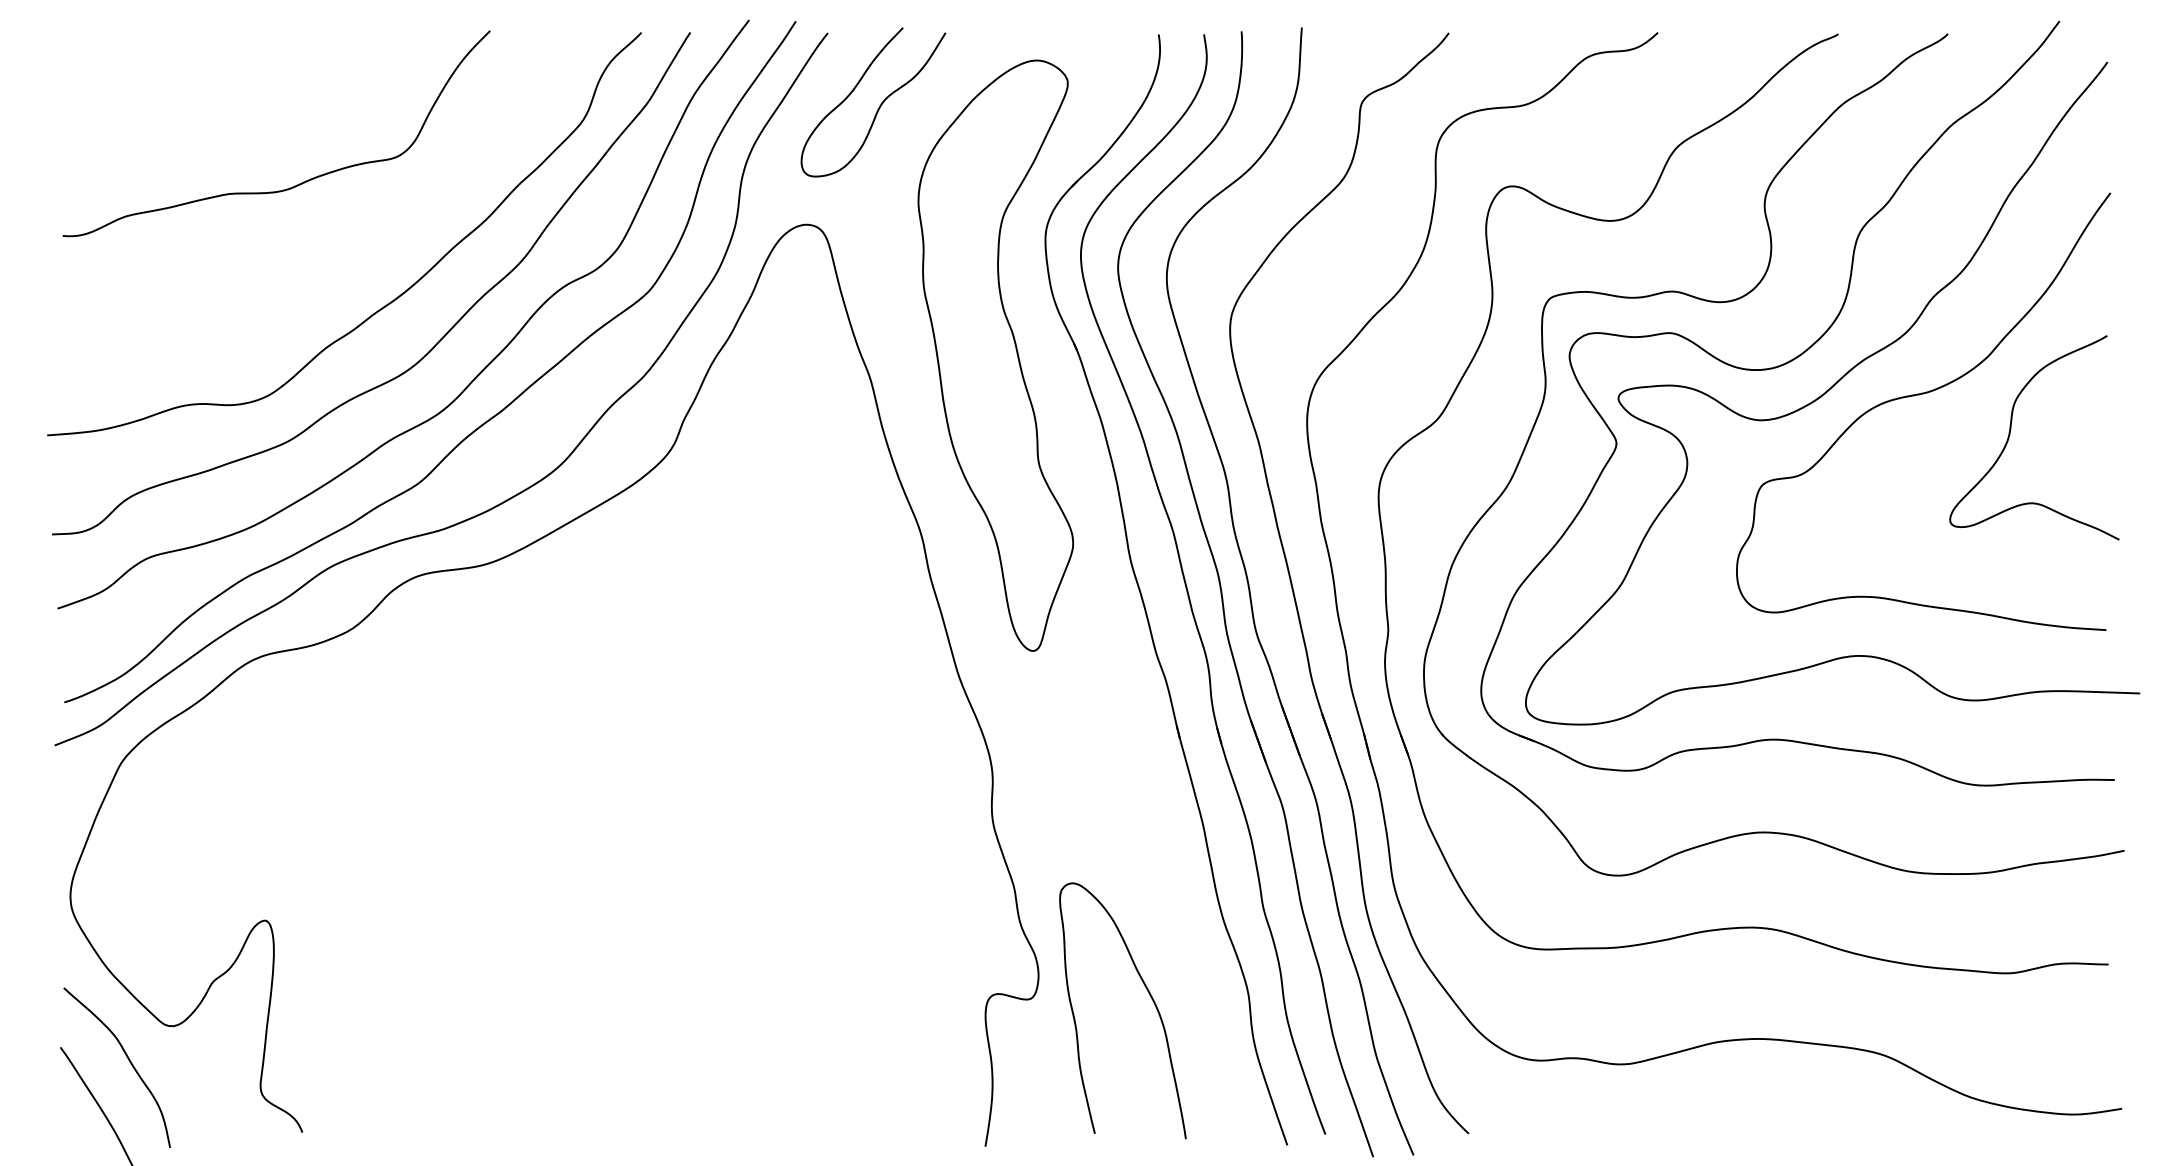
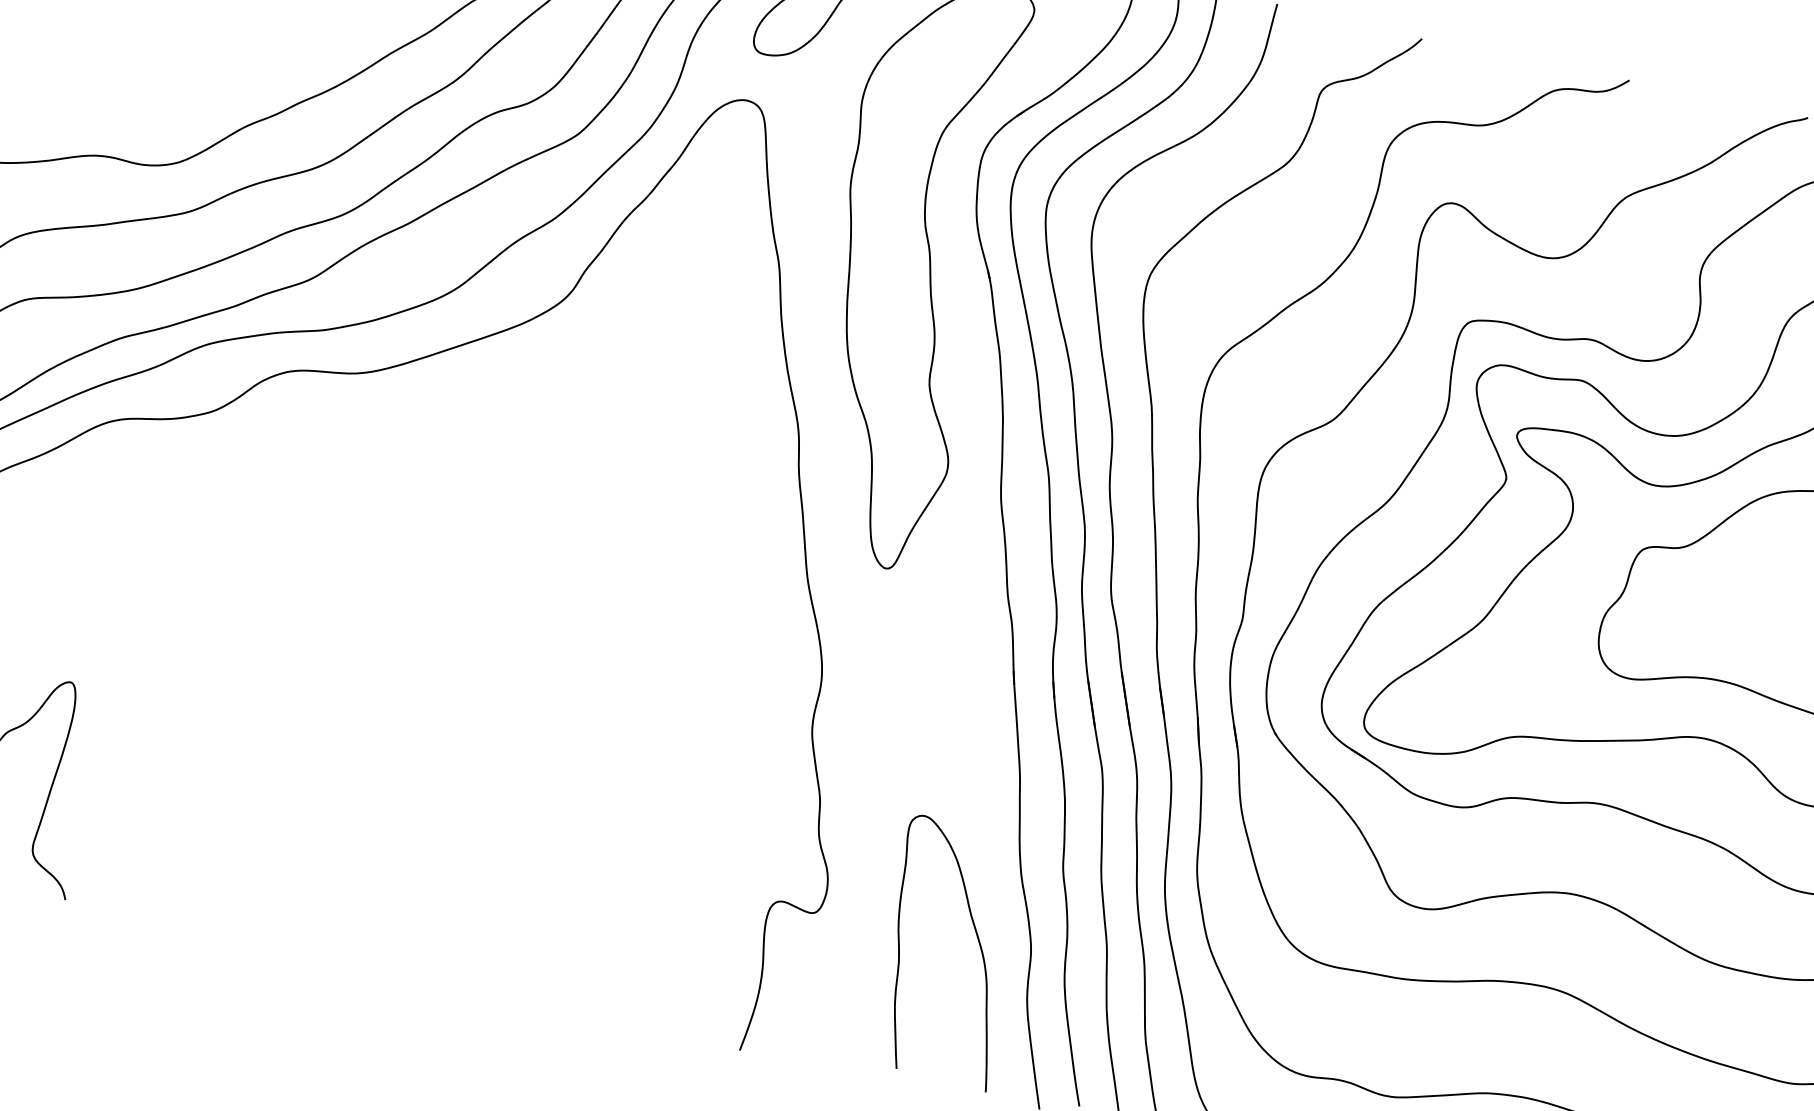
curve: (1150, 997) -> (978, 944), moved

